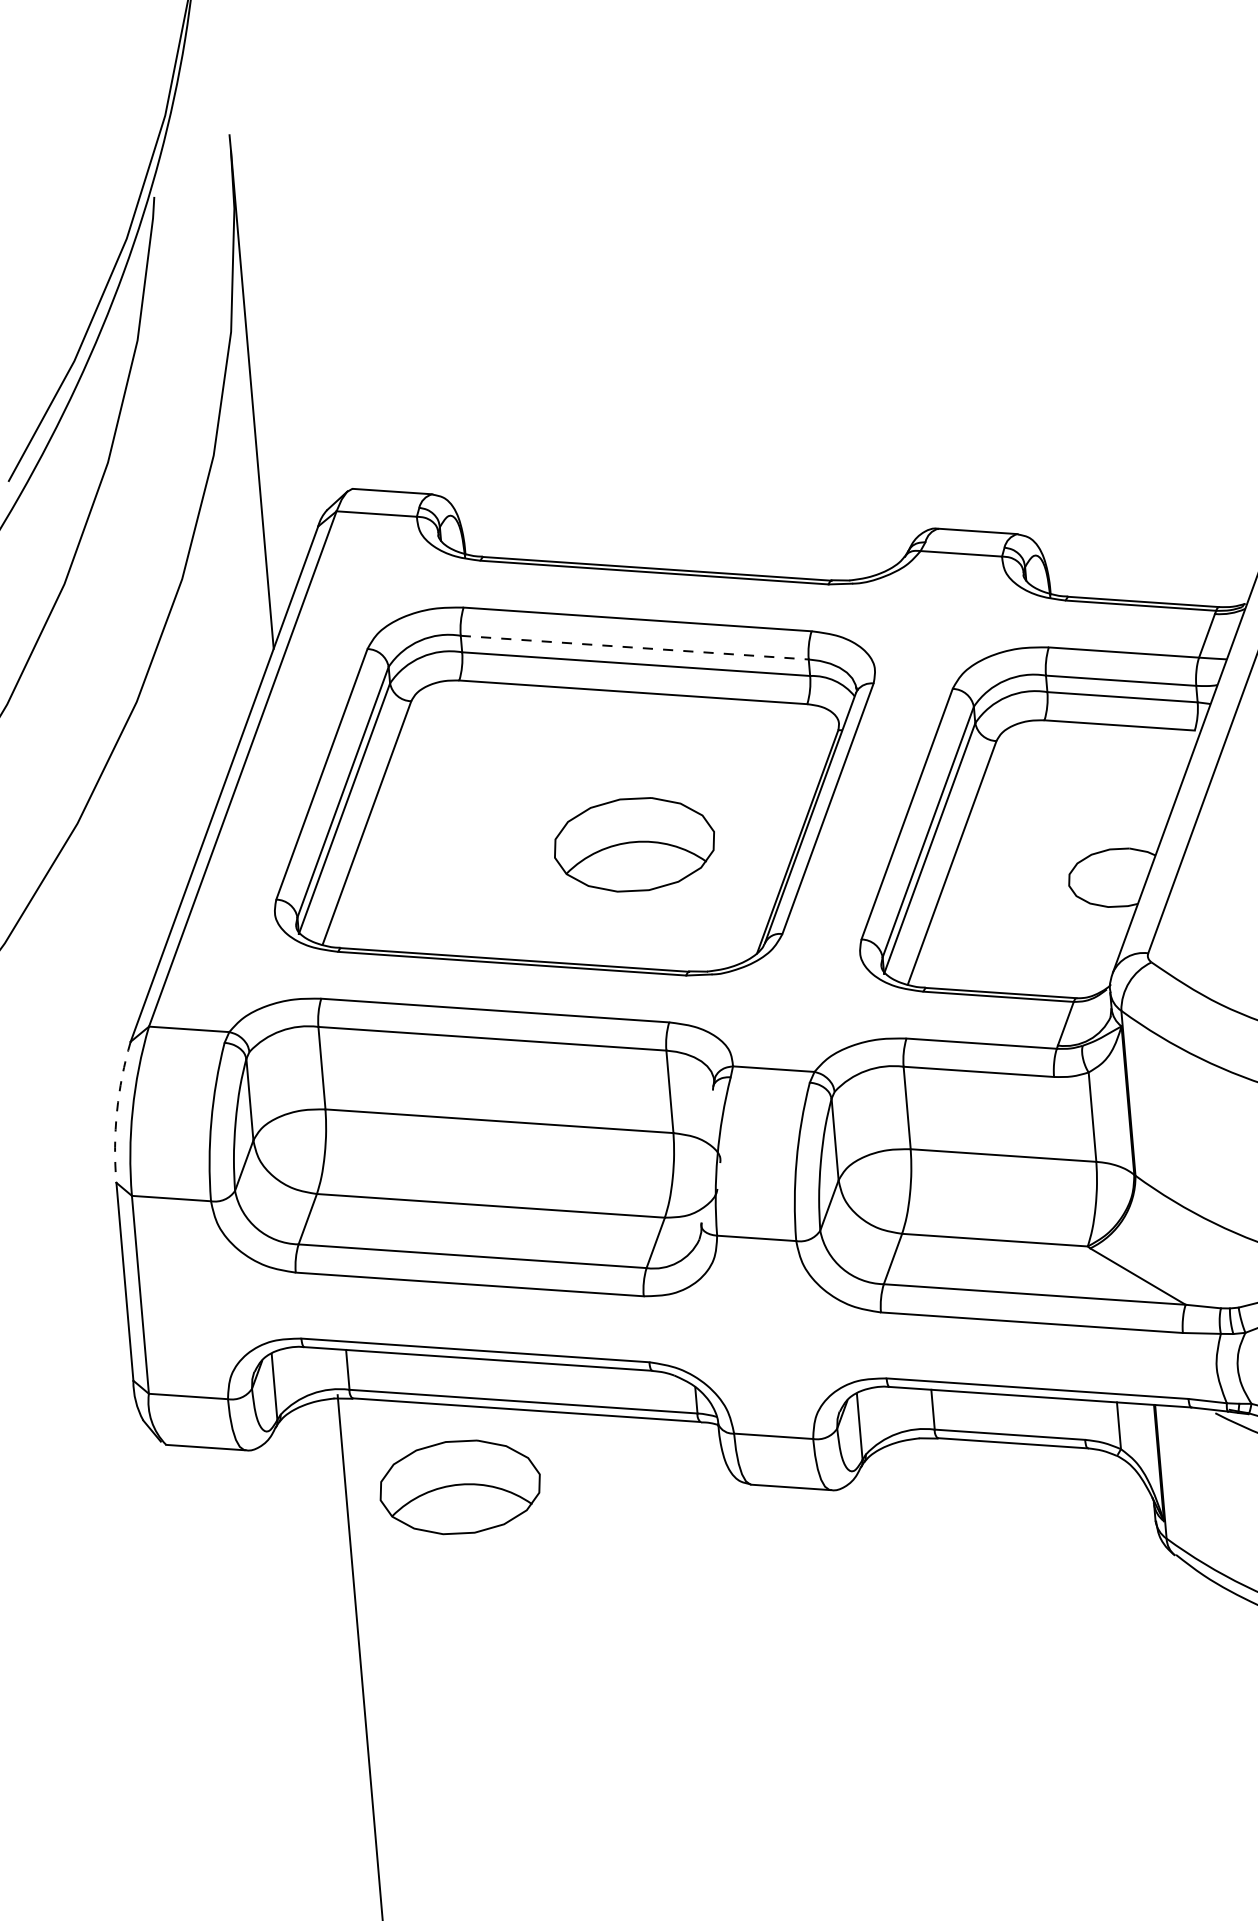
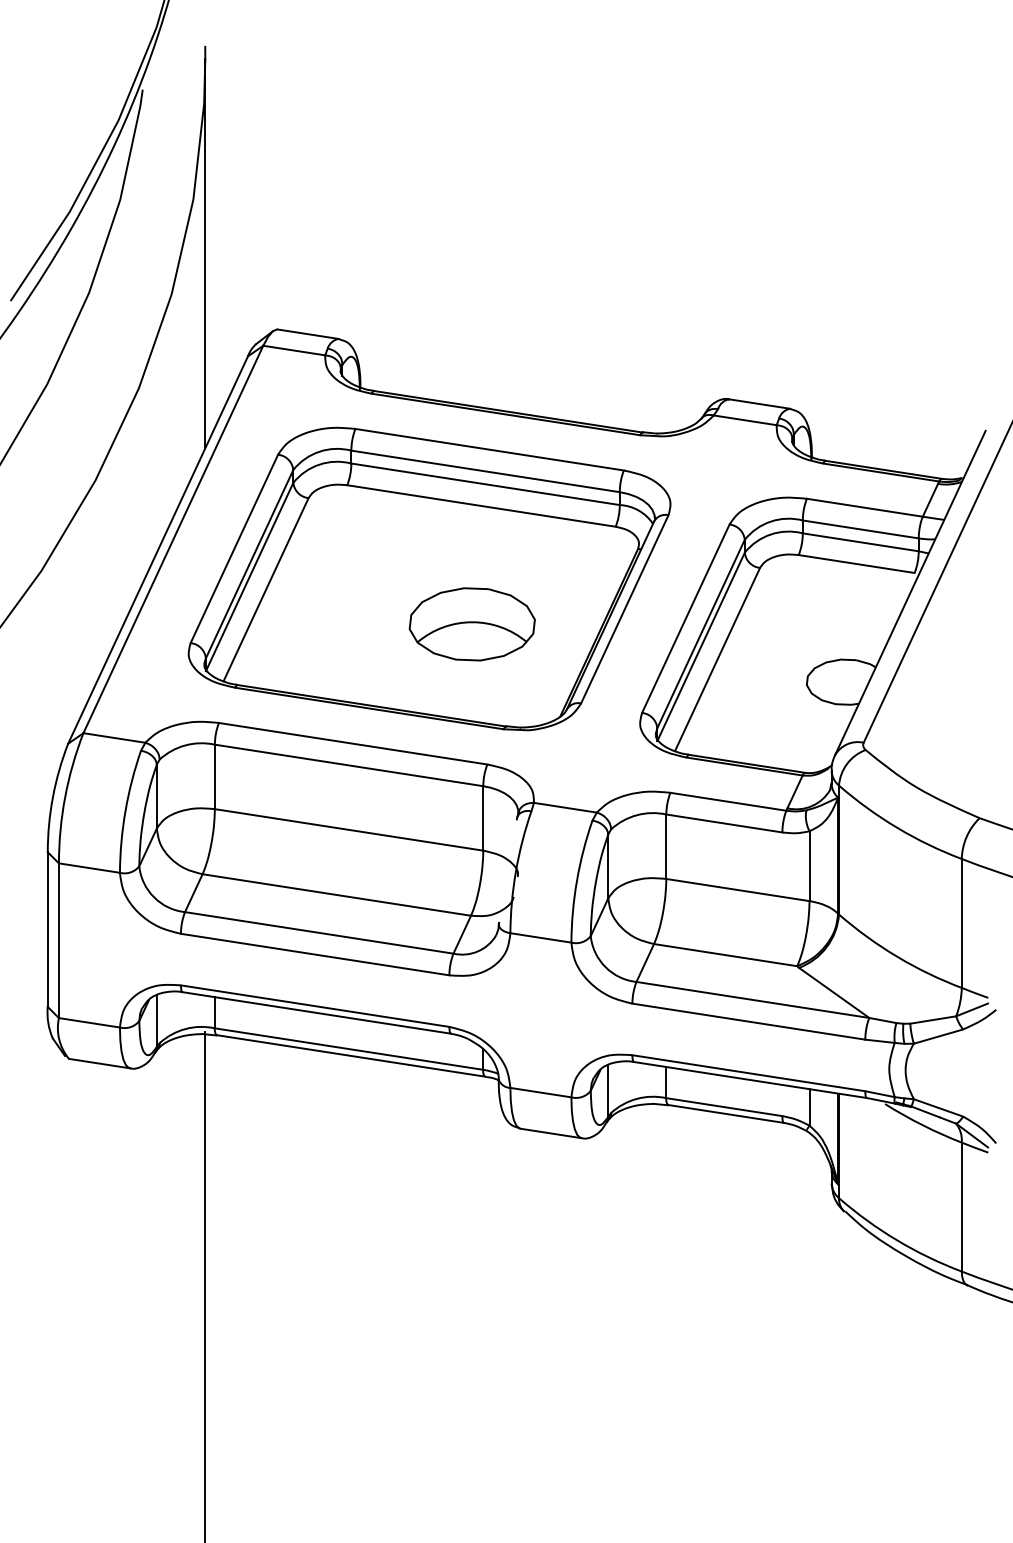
line: (634, 647) -> (485, 471), dashed -> solid
arc: (116, 1112) -> (52, 797), dashed -> solid
part: (459, 1487) -> (293, 1111), removed

